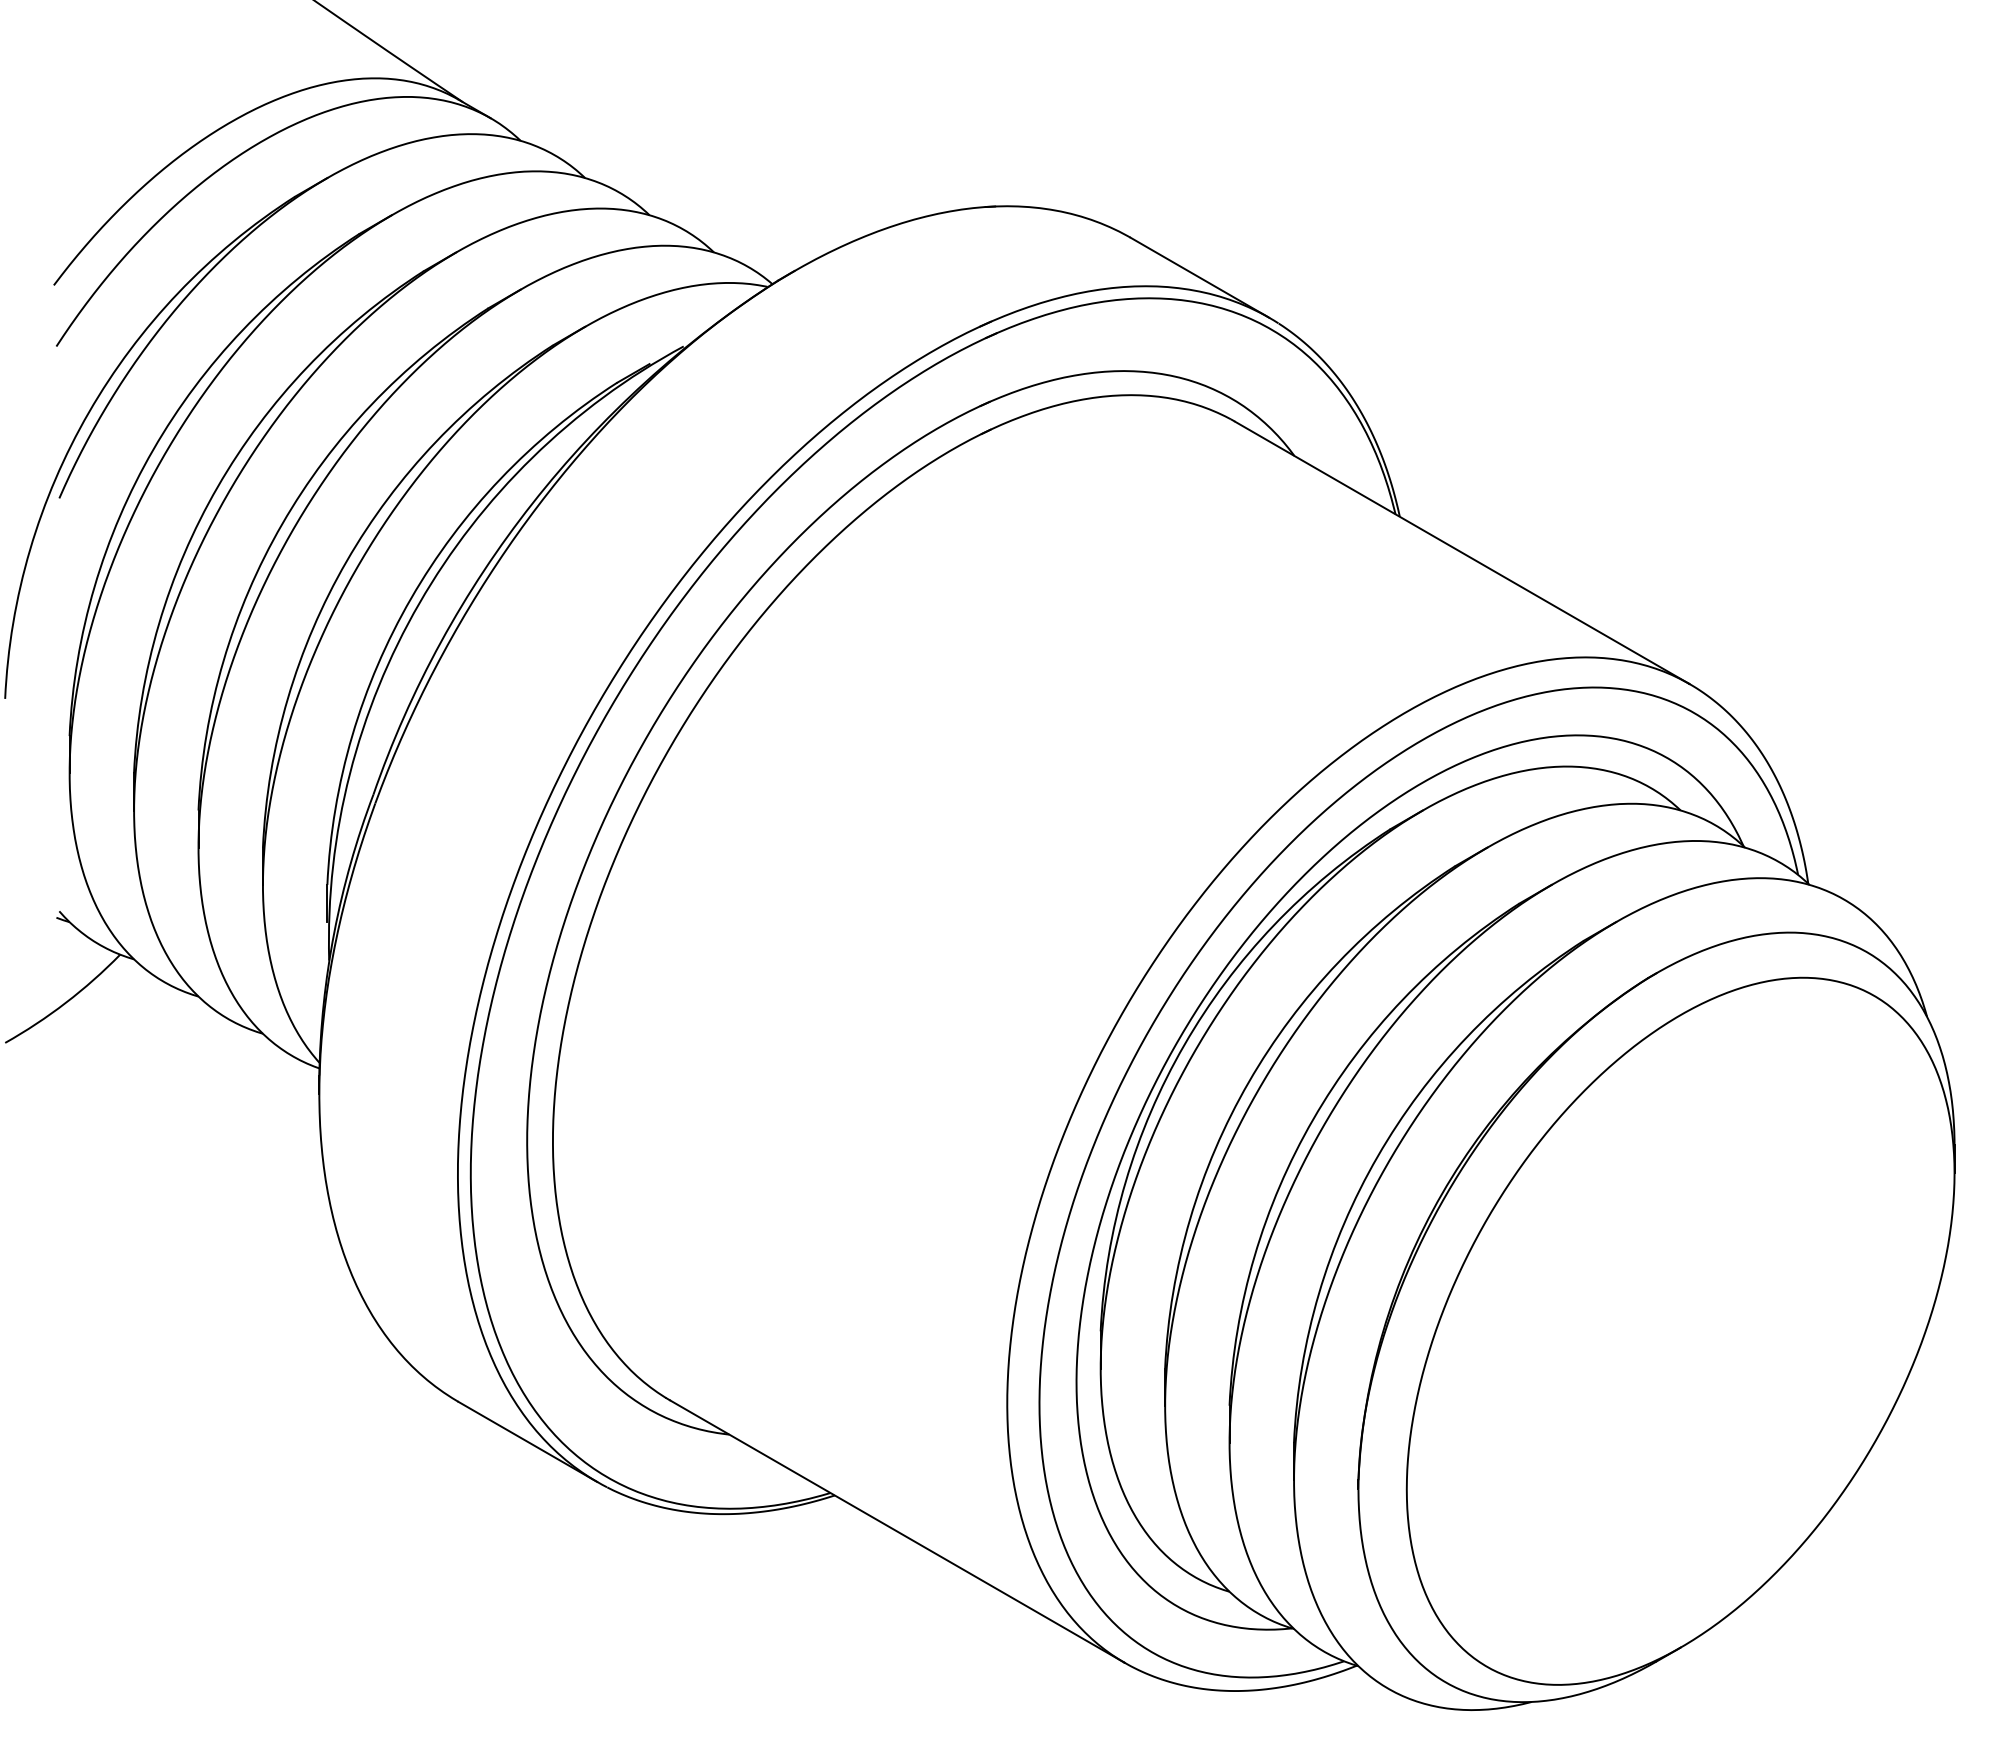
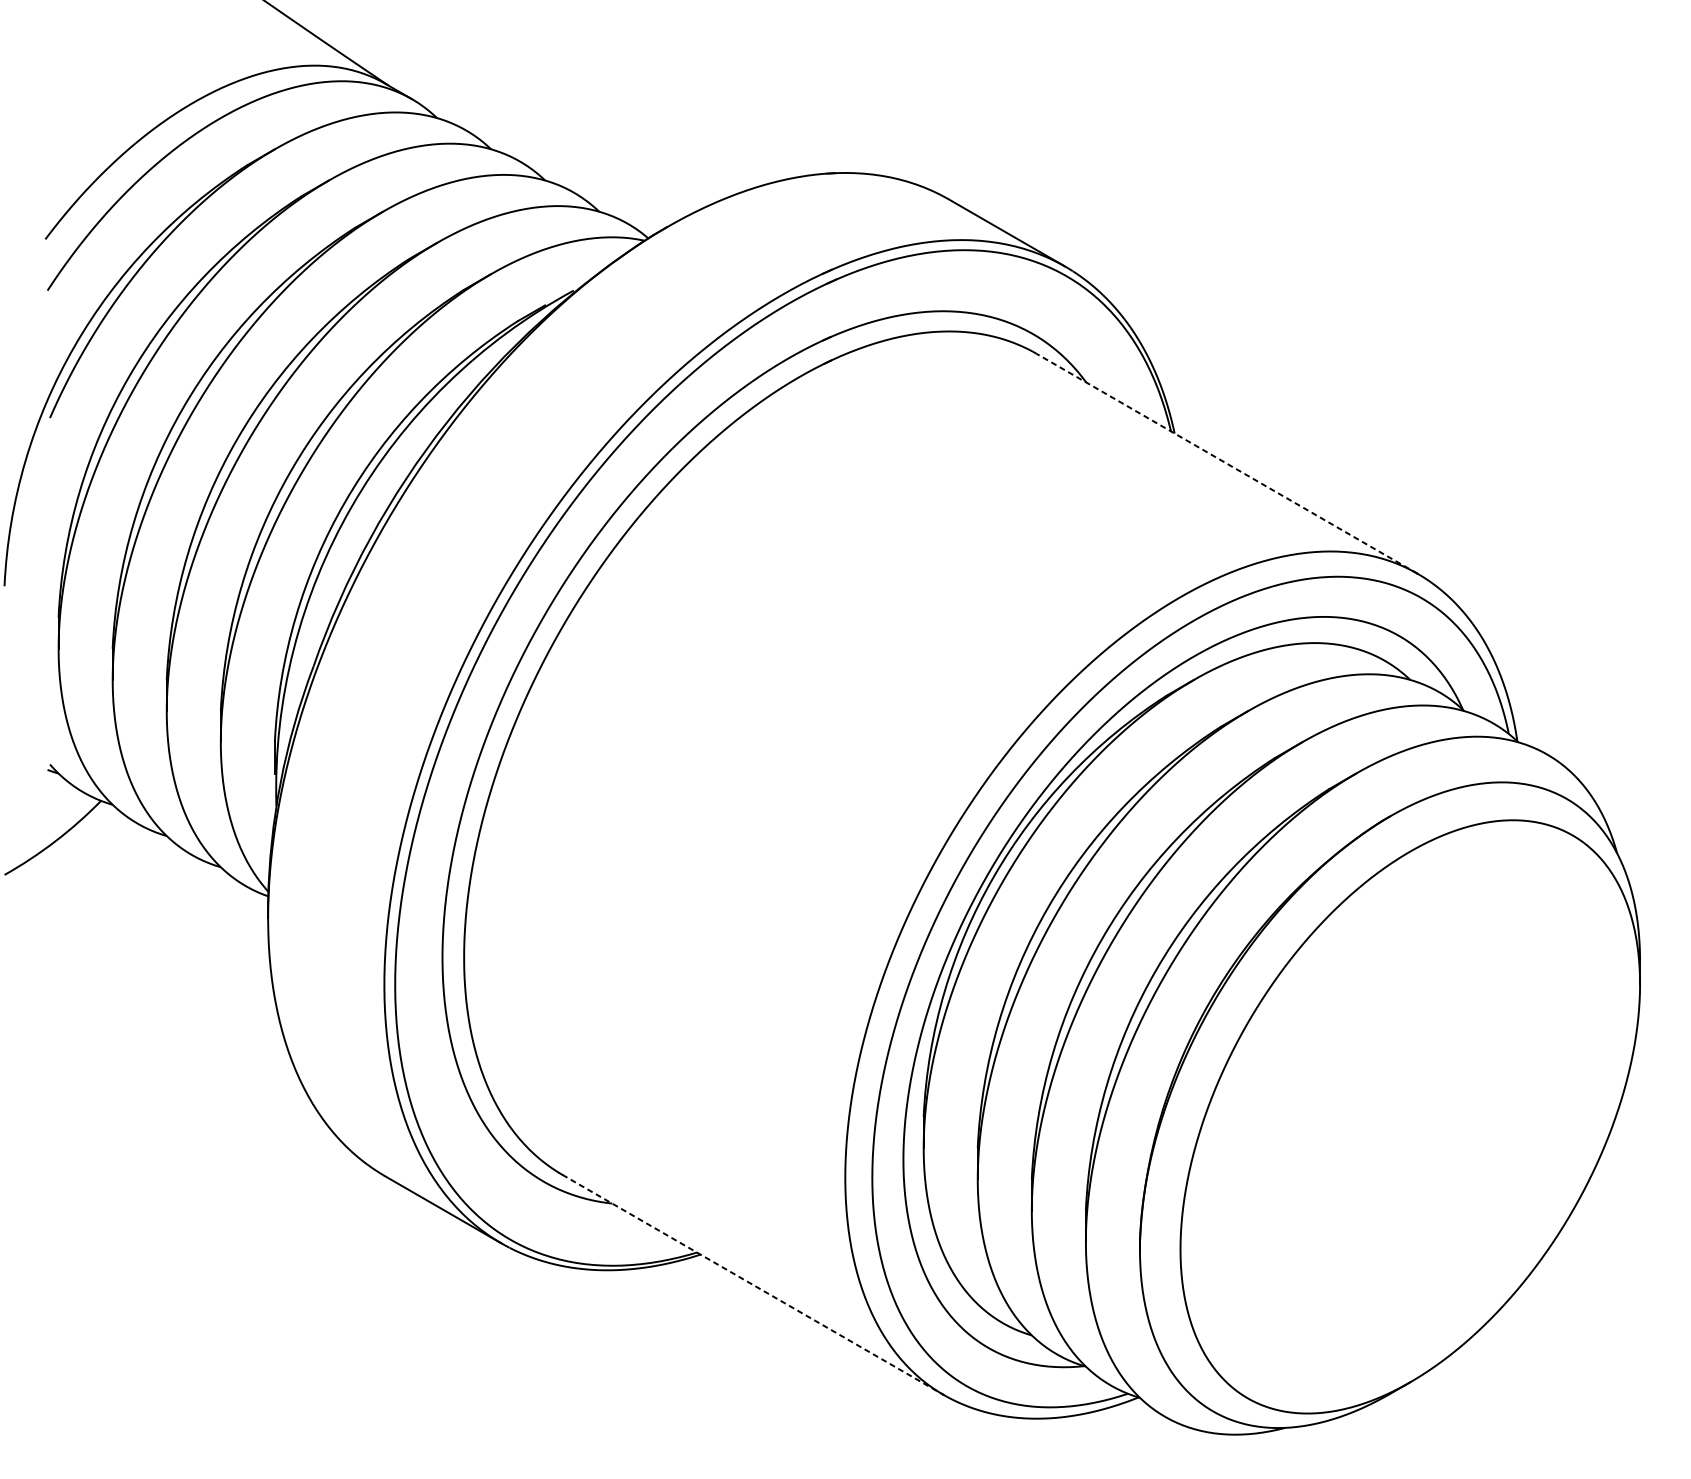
line: (1461, 552) -> (1226, 463), solid -> dashed
line: (897, 1531) -> (753, 1284), solid -> dashed

